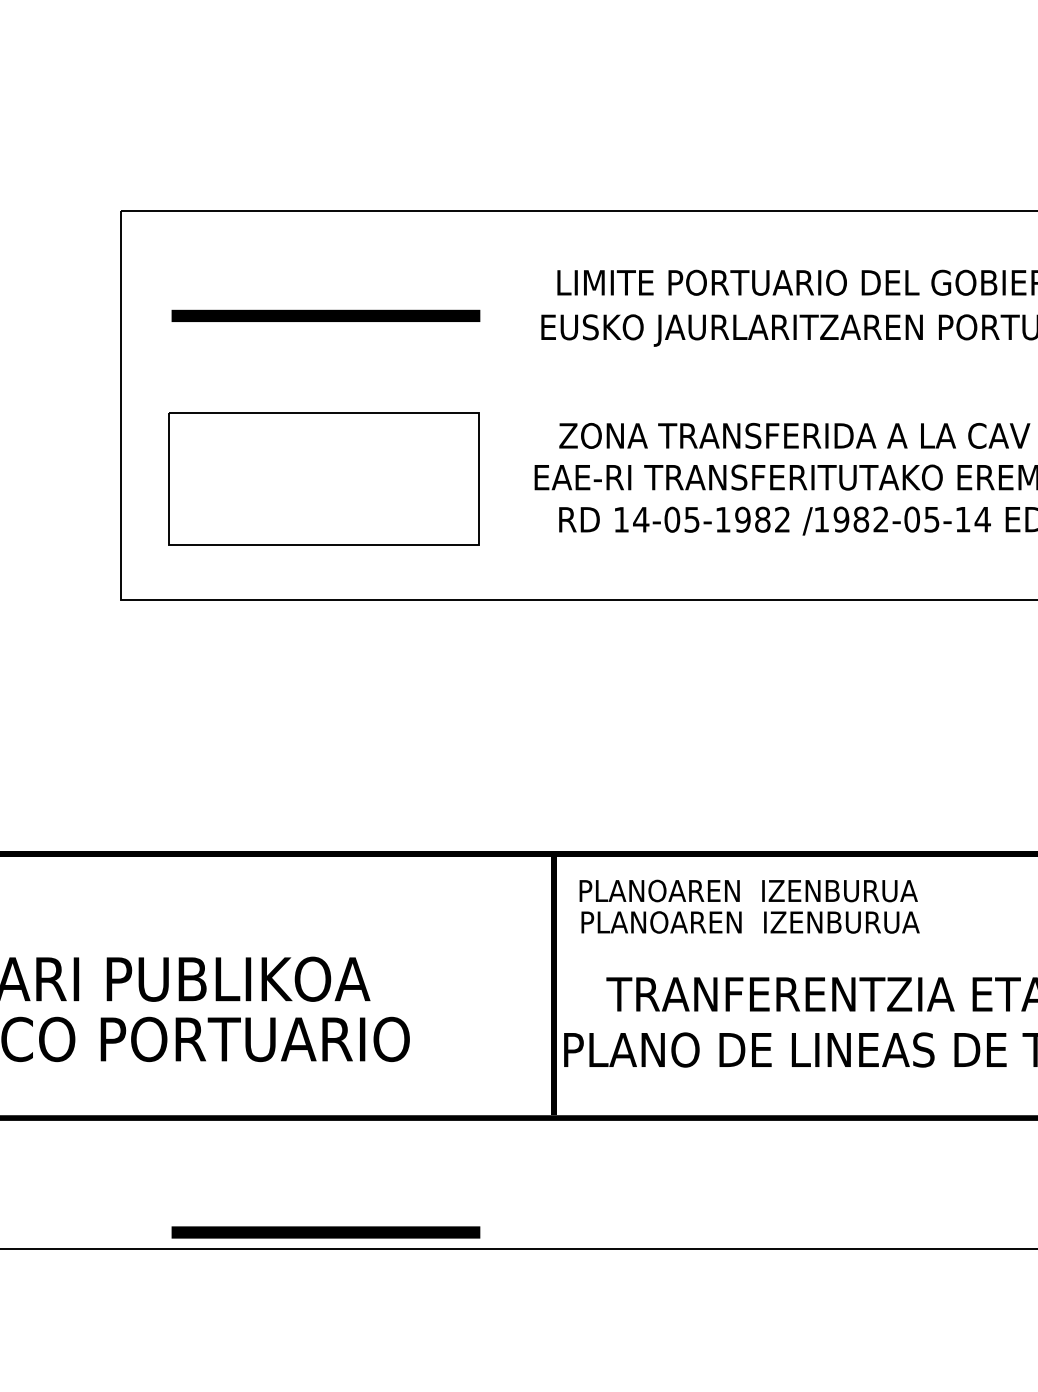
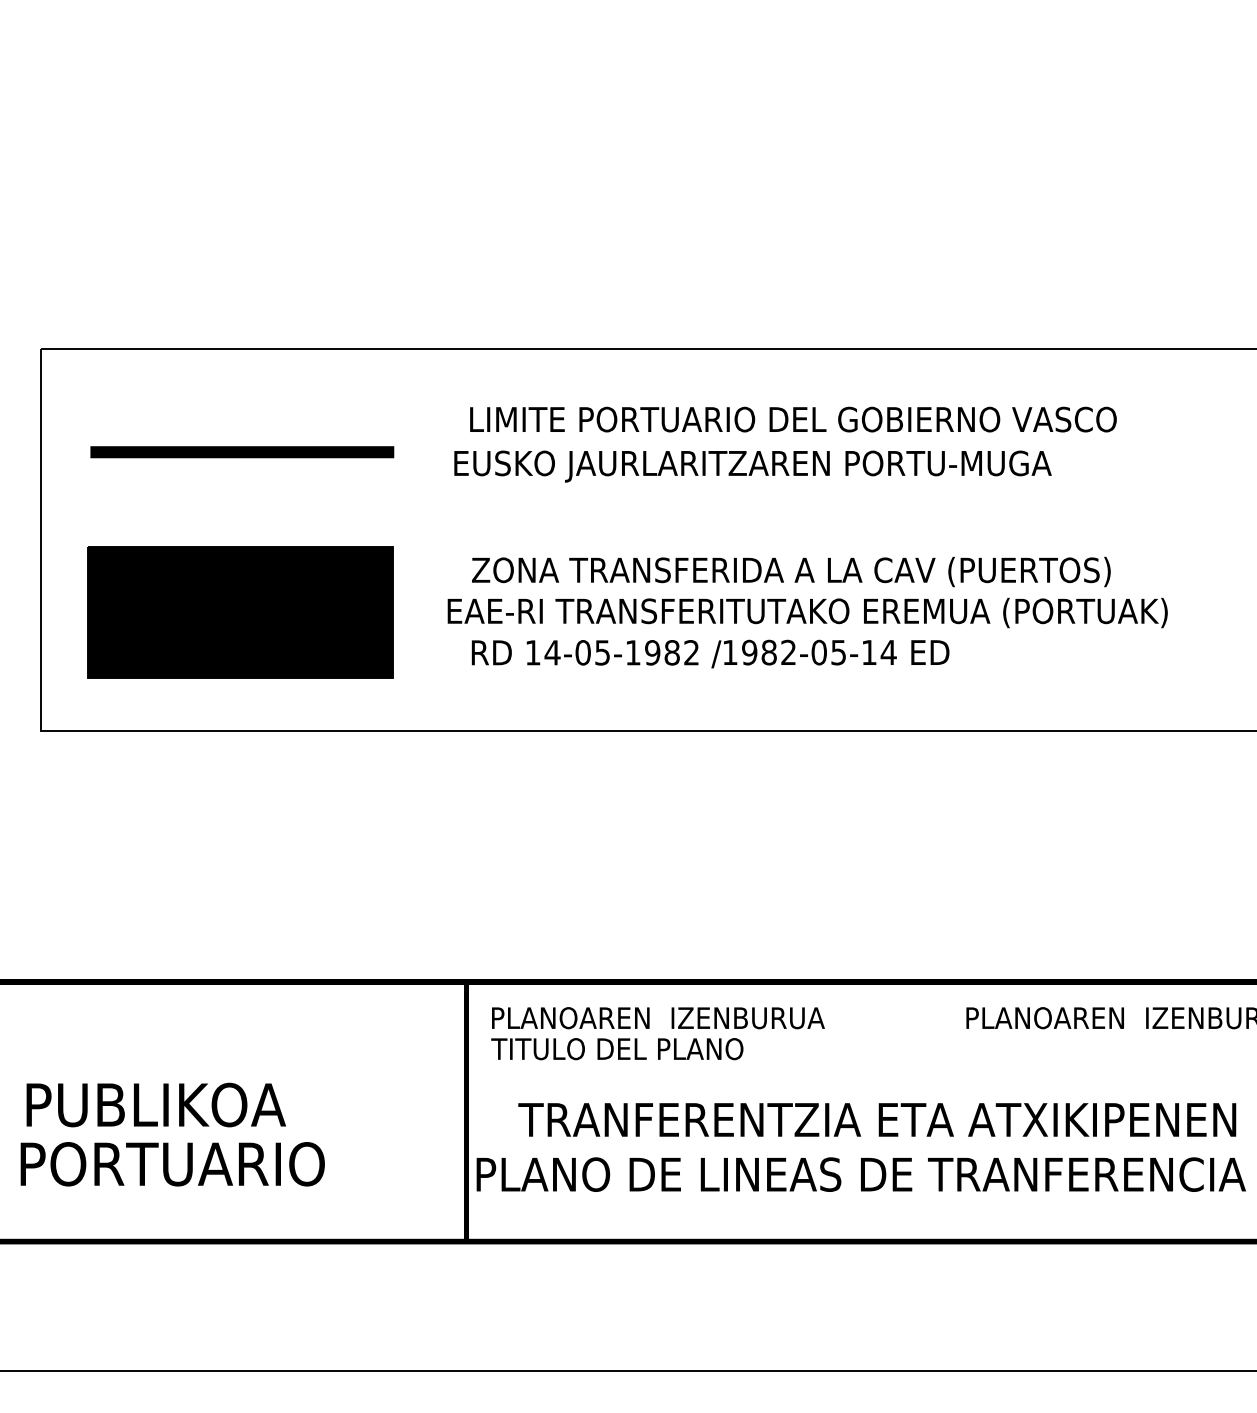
fill: (323, 478) -> (239, 612), added
text: (748, 922) -> (658, 1049), PLANOAREN  IZENBURUA -> TITULO DEL PLANO
line: (326, 1232) -> (242, 1354), removed

